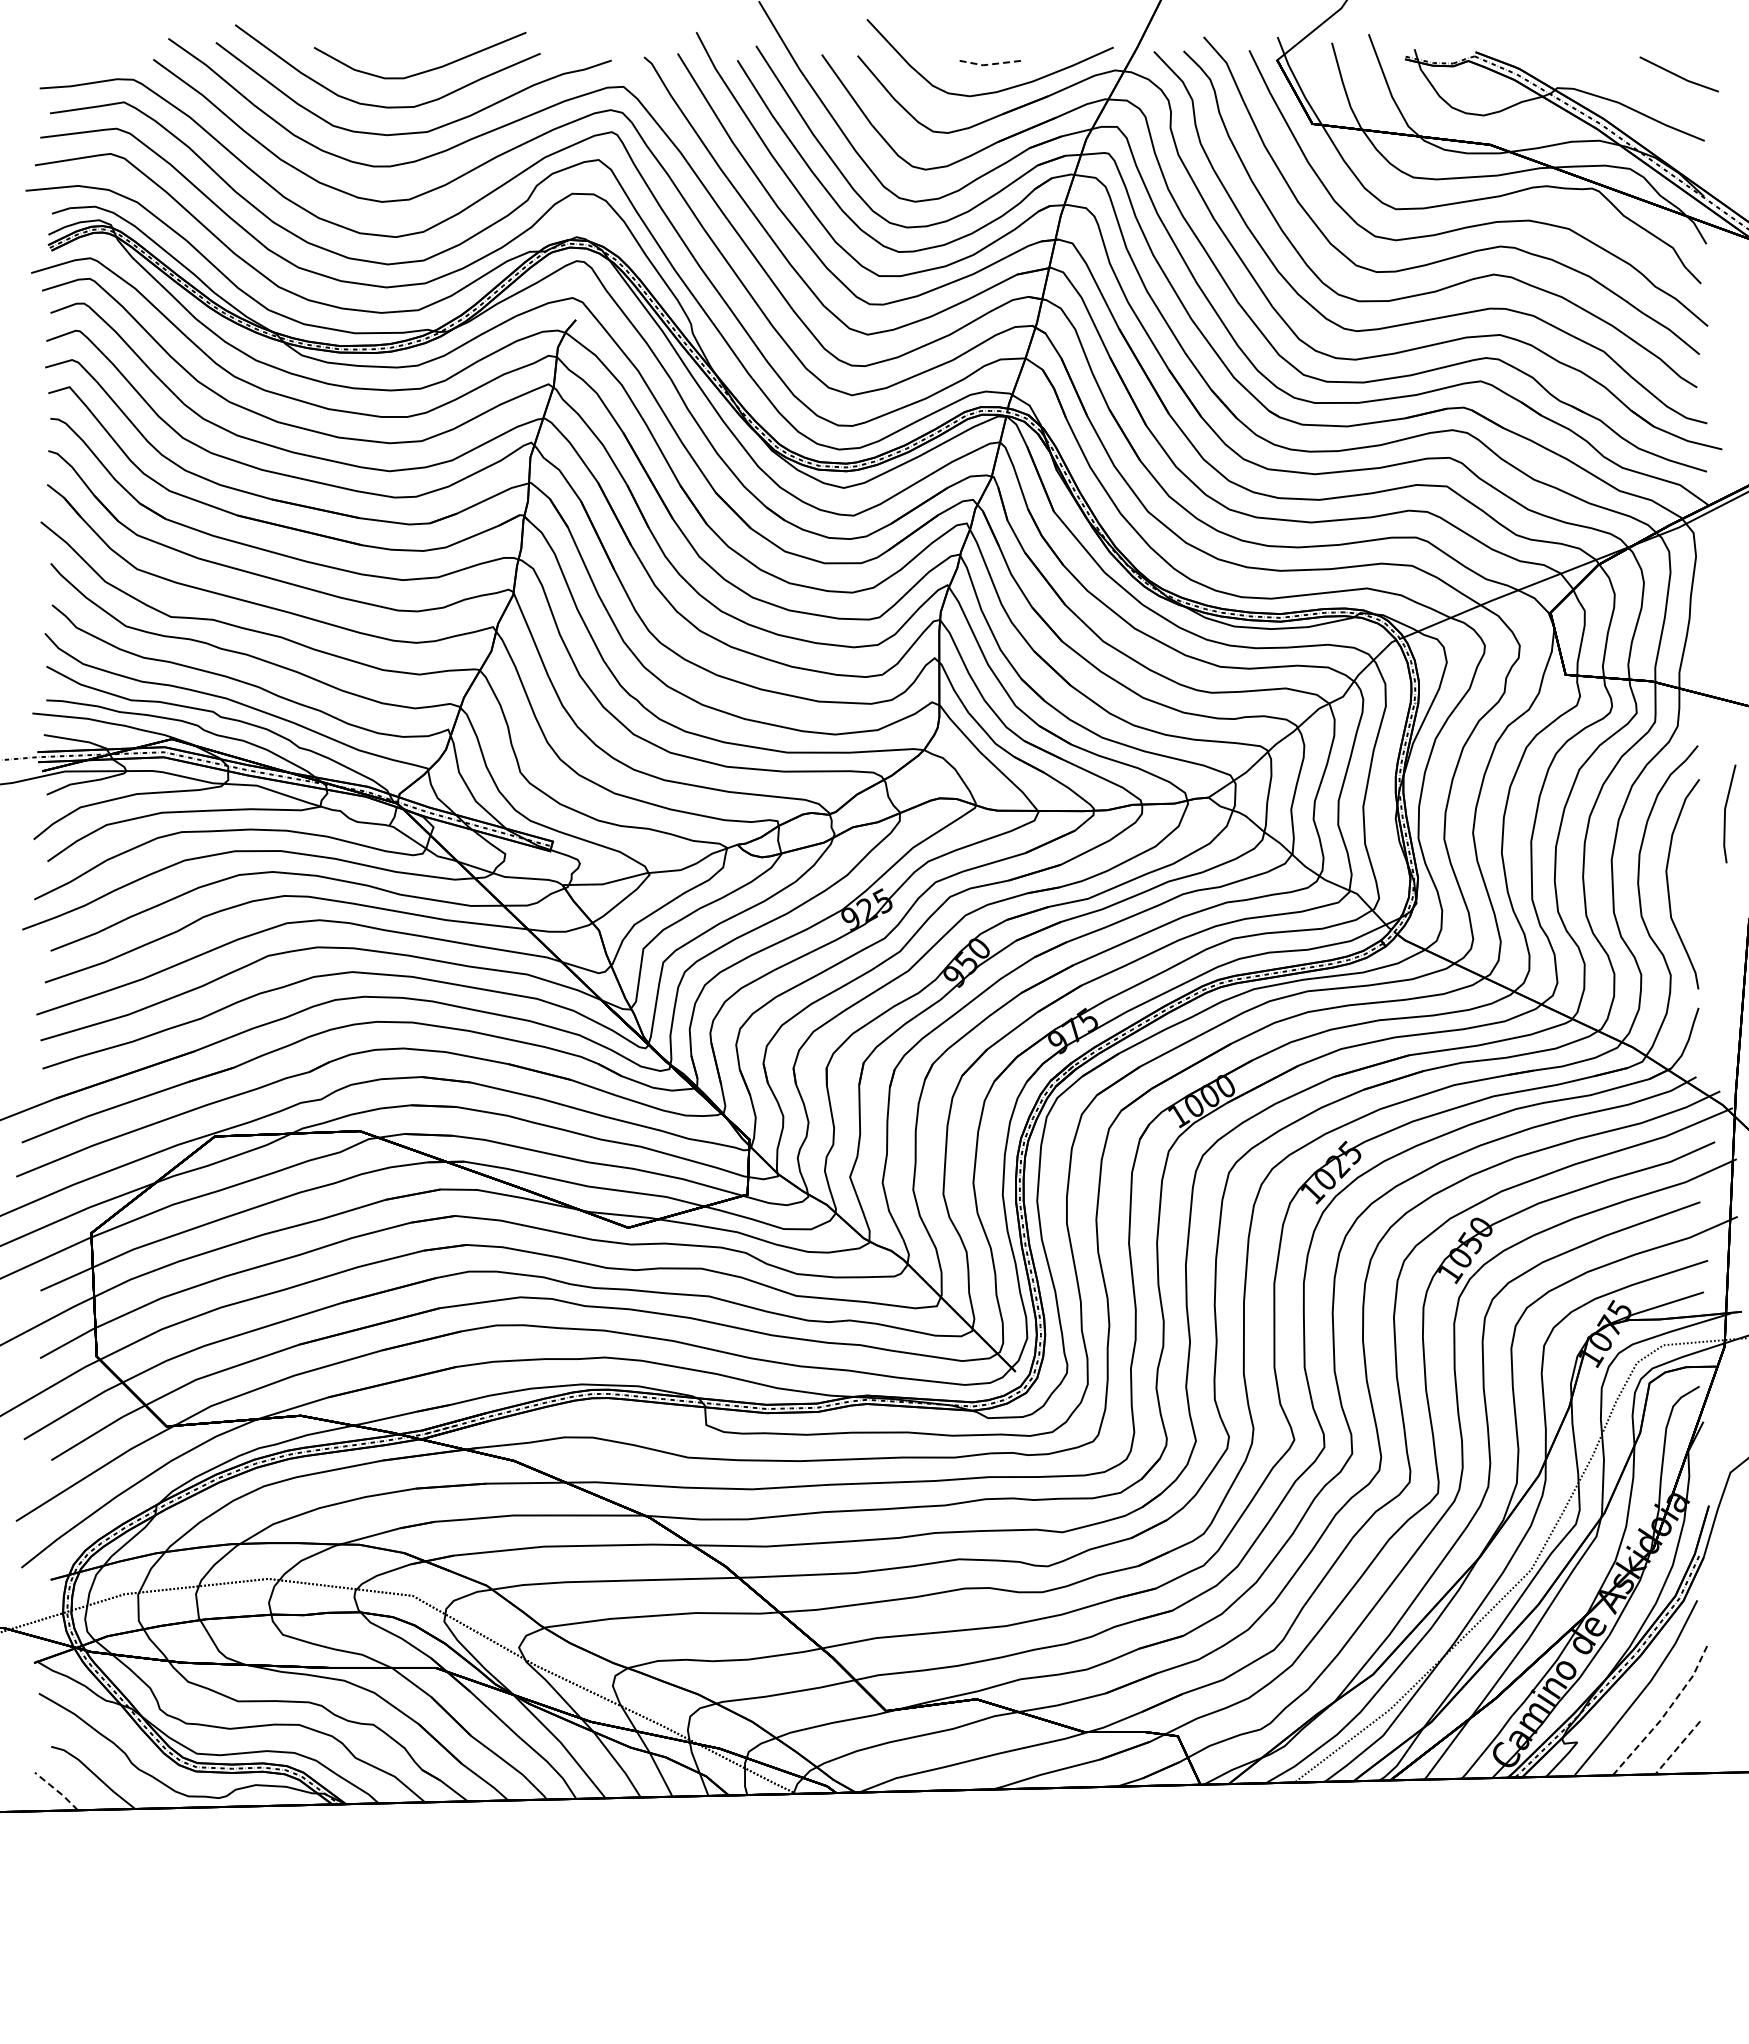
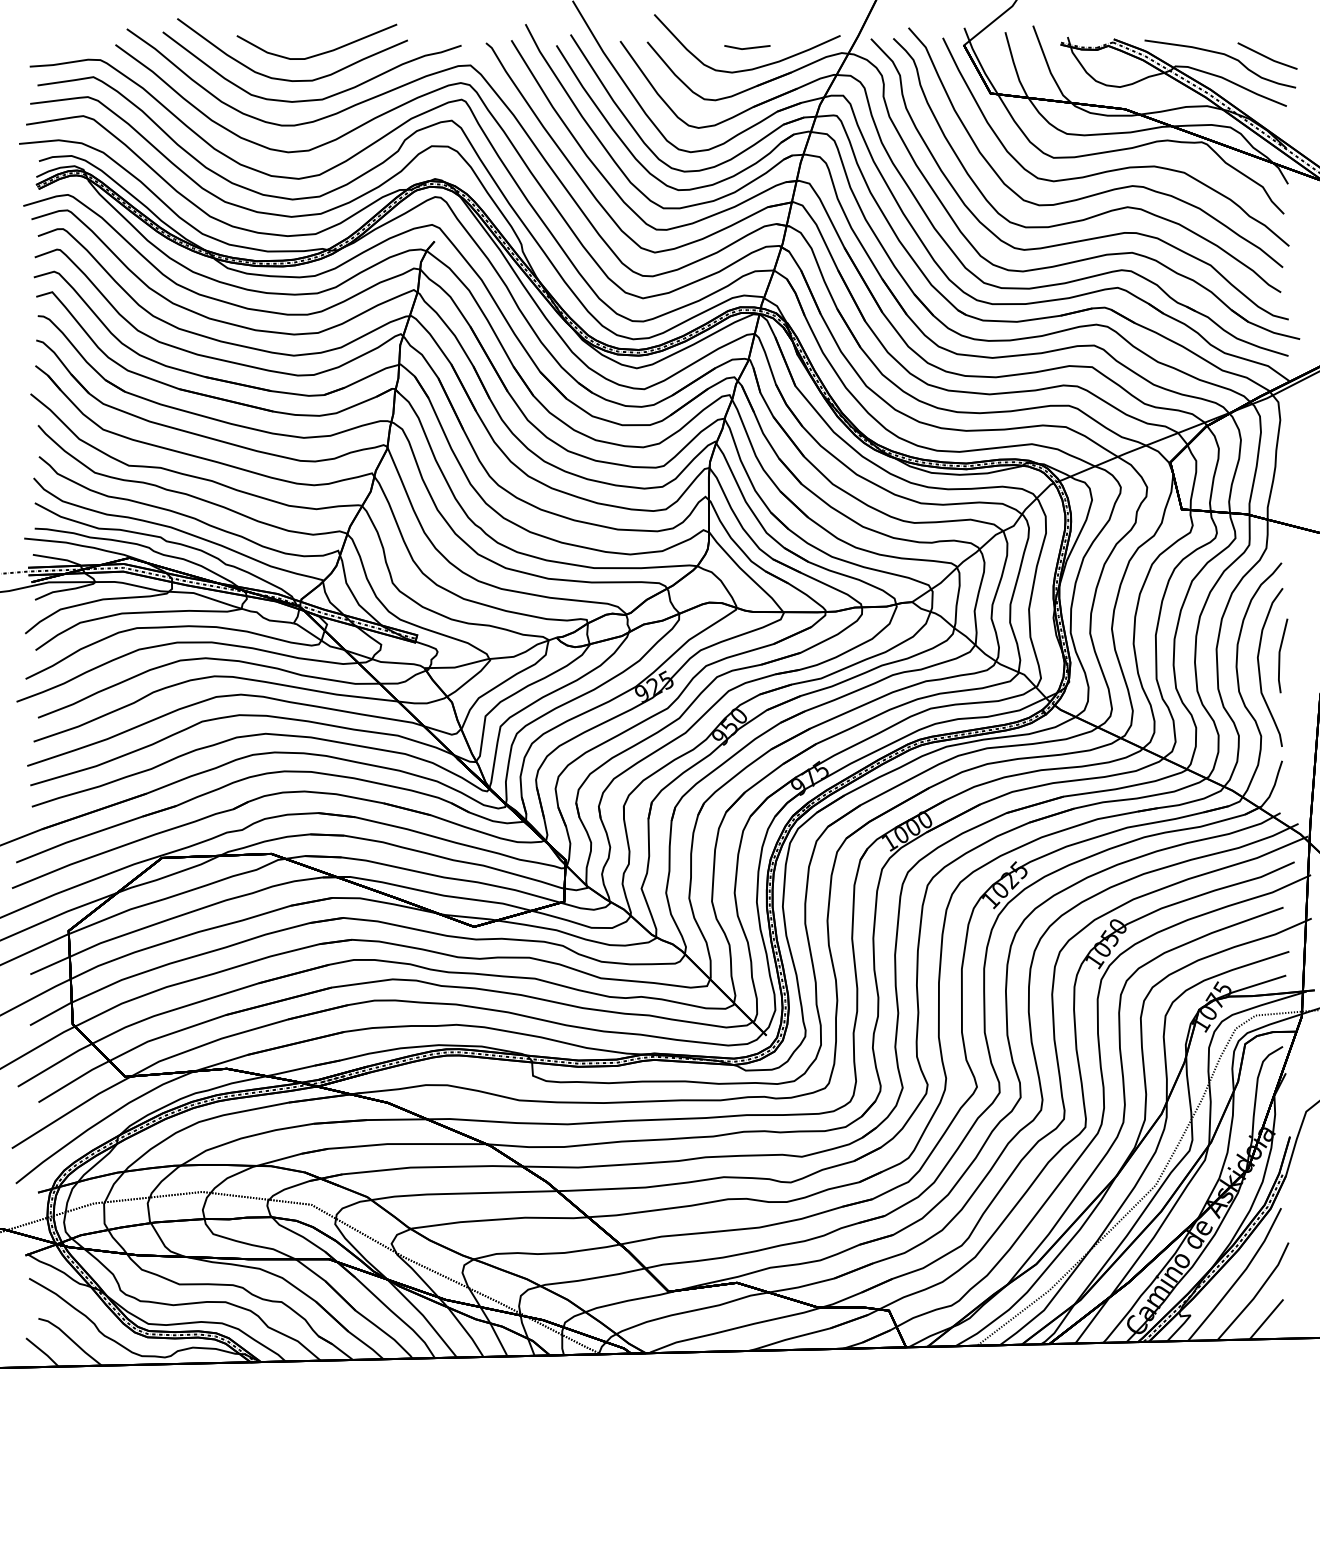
line: (989, 64) -> (746, 48), dashed -> solid
curve: (1618, 72) -> (1221, 54), added
line: (1725, 813) -> (1279, 655), moved
line: (1665, 1714) -> (1257, 1294), dashed -> solid
line: (1677, 1747) -> (1266, 1319), dashed -> solid
line: (57, 1790) -> (43, 1351), dashed -> solid

